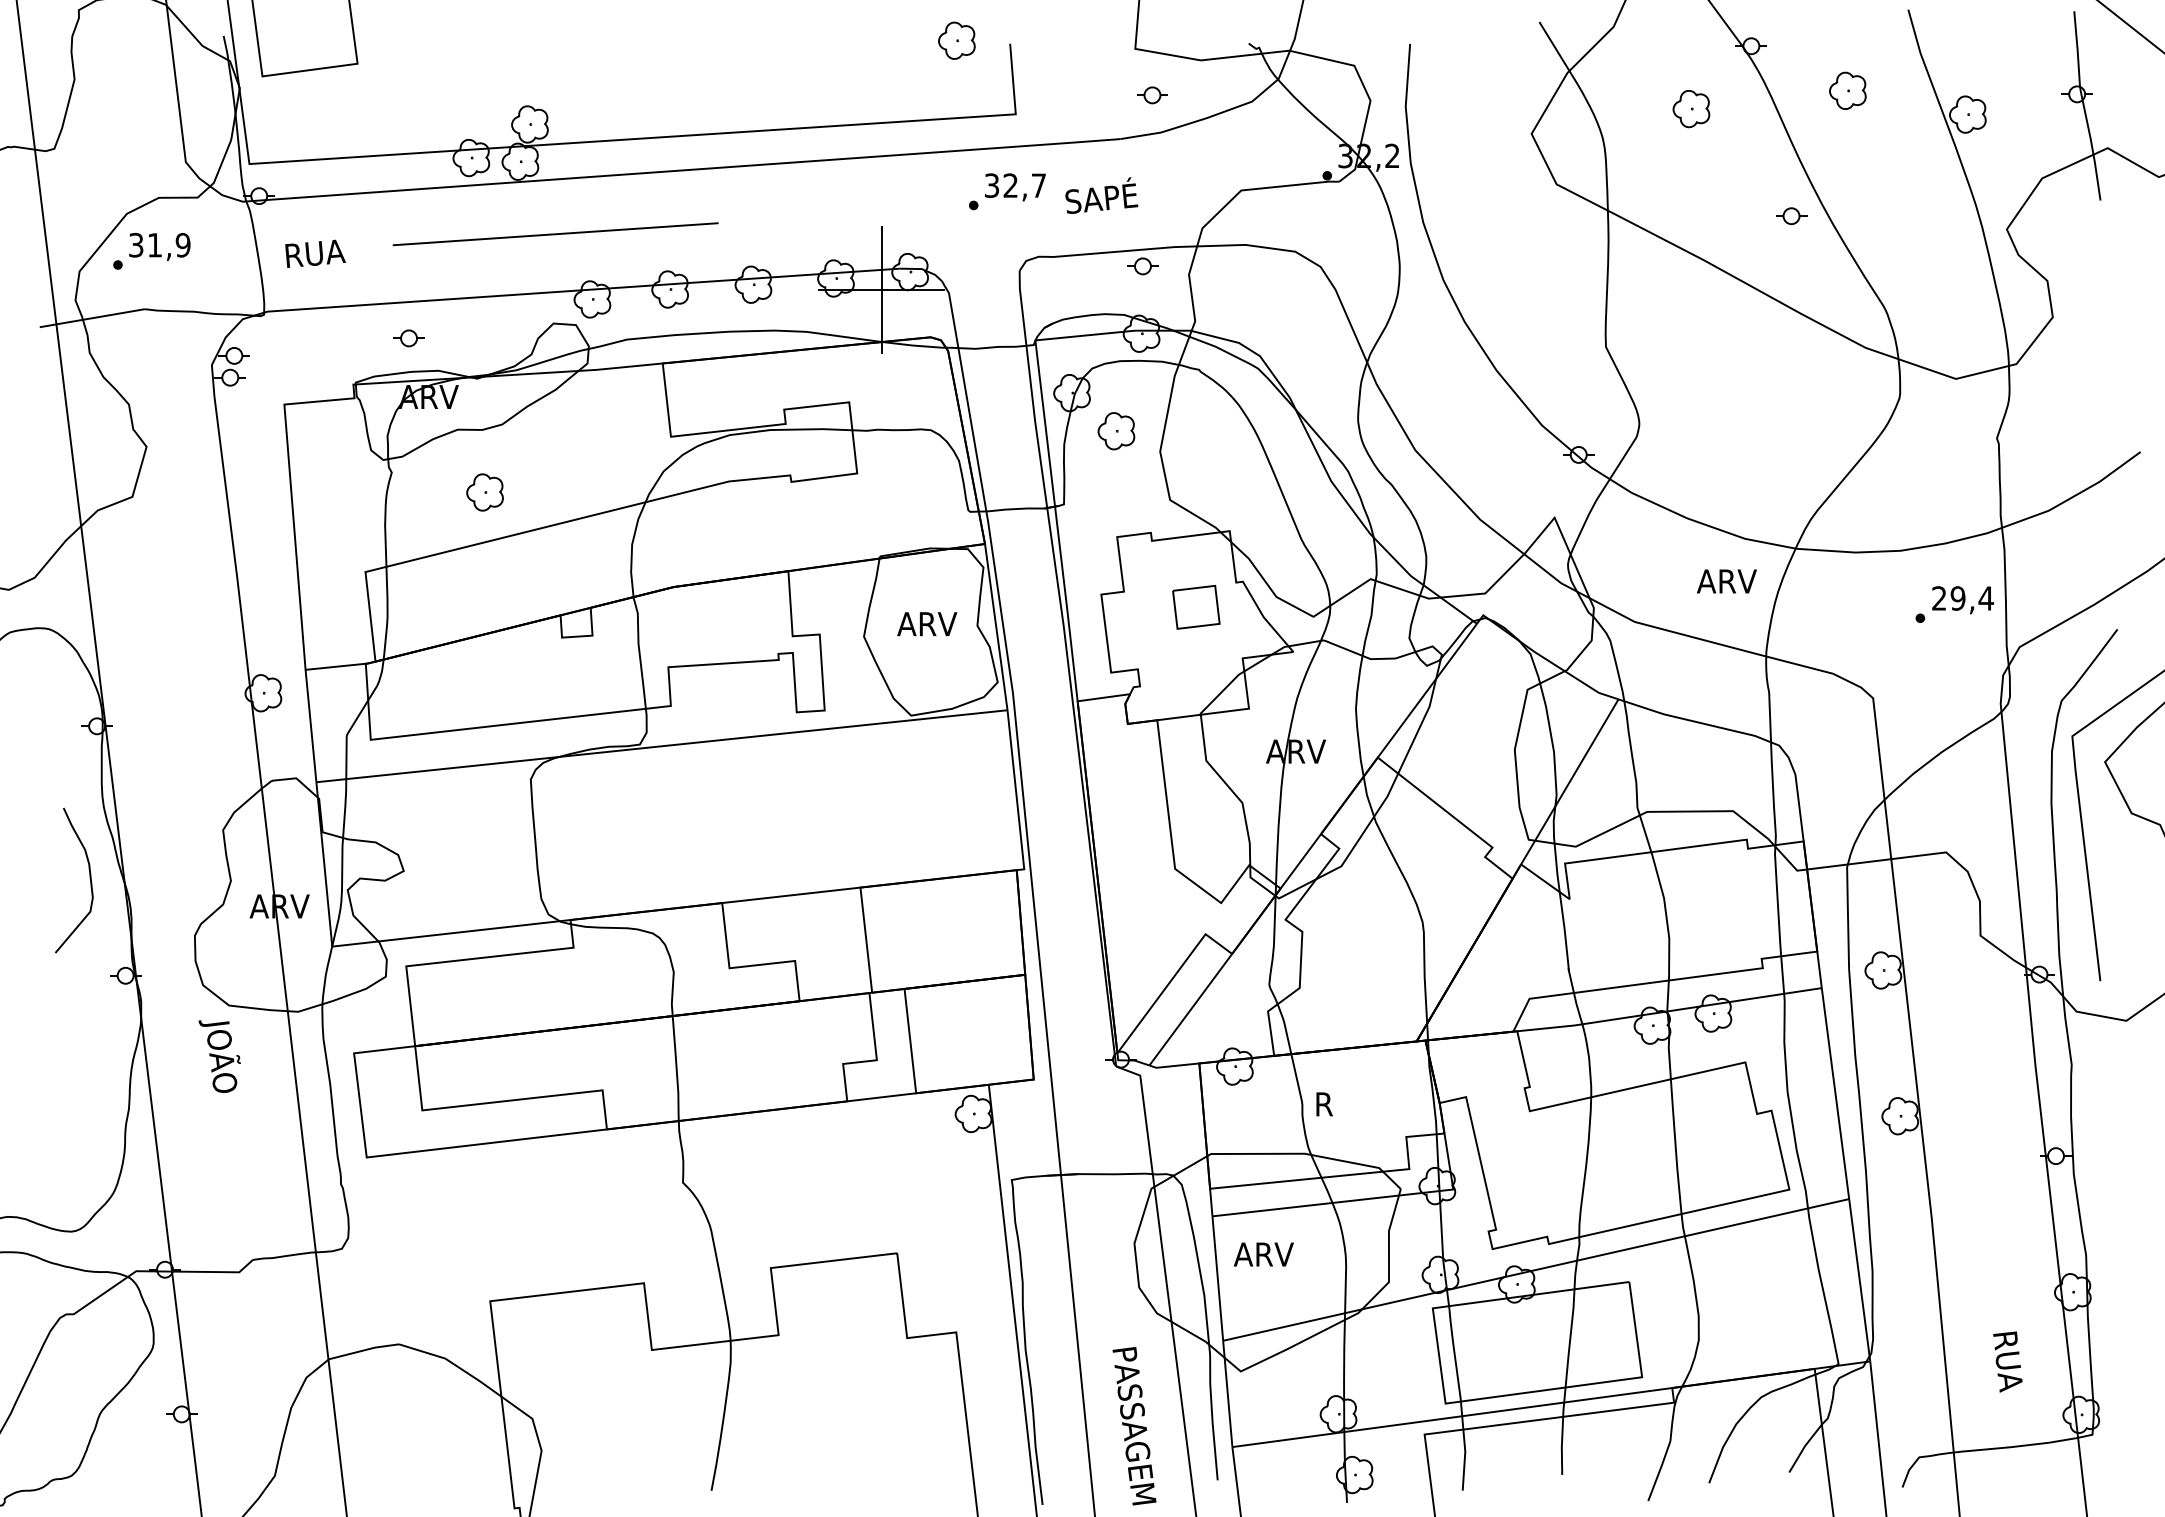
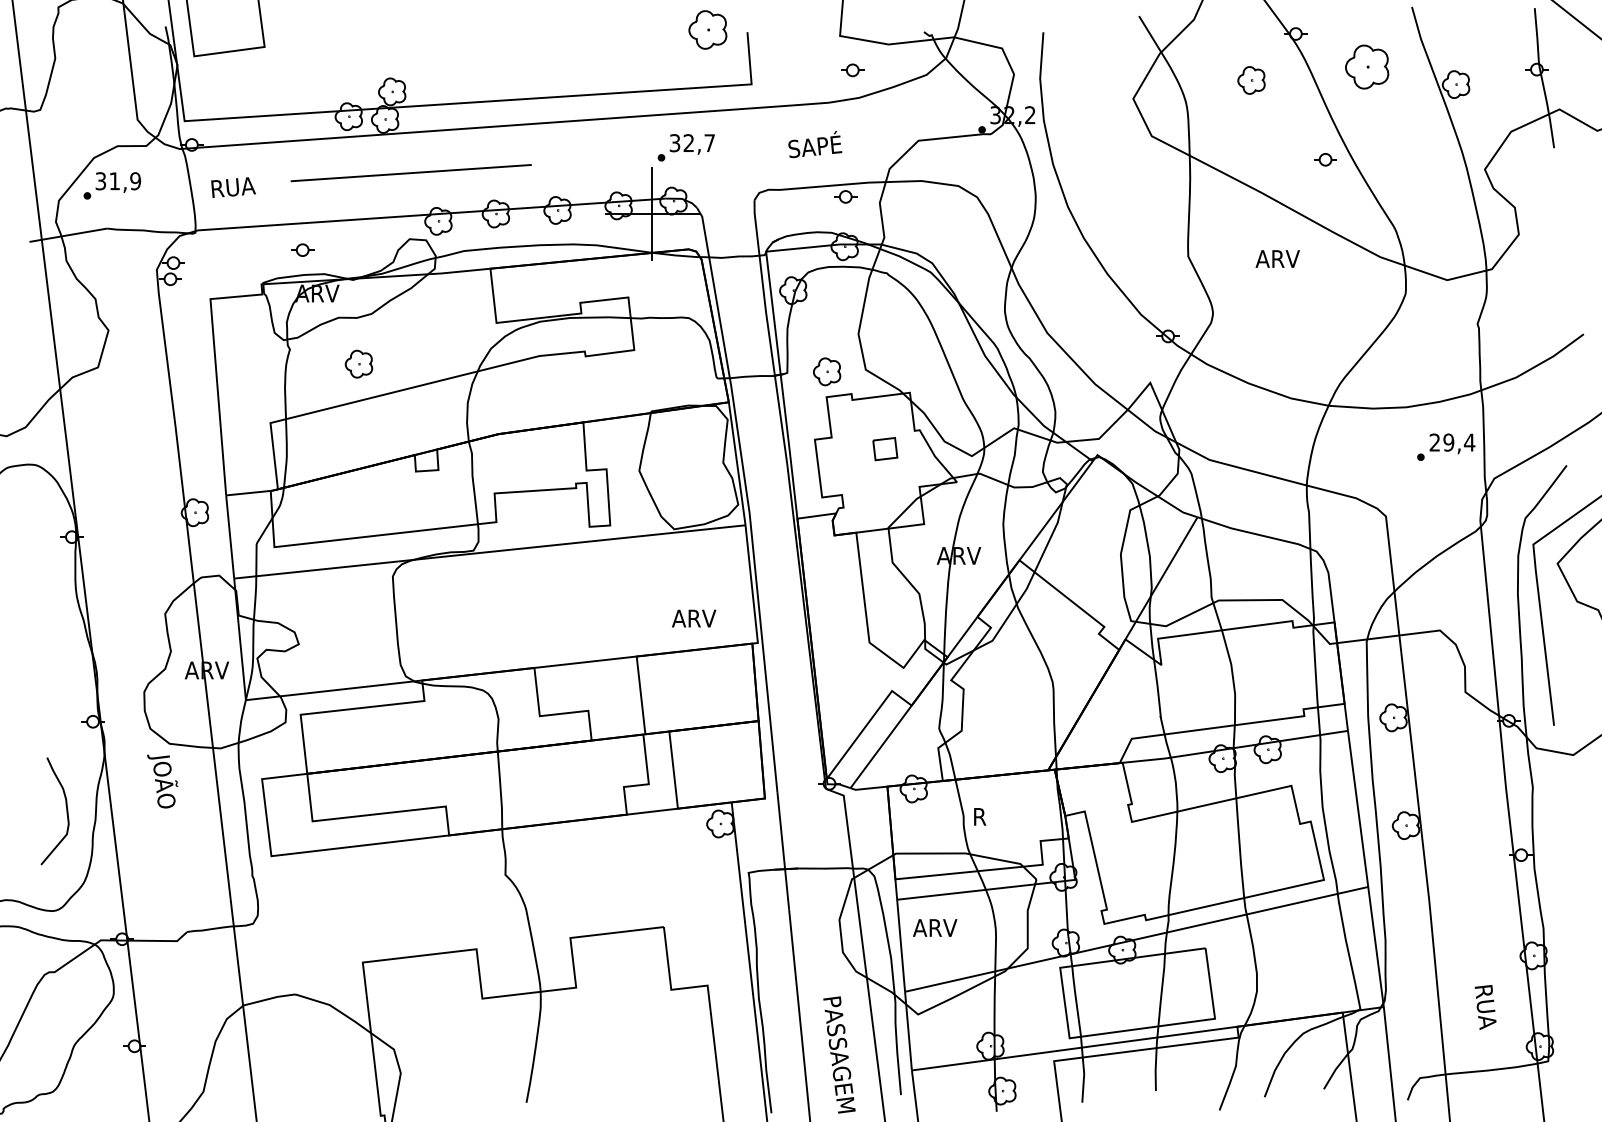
part: (957, 40) -> (708, 29), size x1.4
part: (1848, 90) -> (1367, 66), size x1.6
part: (1006, 191) -> (685, 147), moved
part: (1116, 430) -> (827, 371), moved
text: (1726, 580) -> (1277, 258), moved
part: (1196, 606) -> (885, 448), size x0.7
text: (927, 624) -> (694, 618), moved
curve: (89, 880) -> (66, 811), moved

